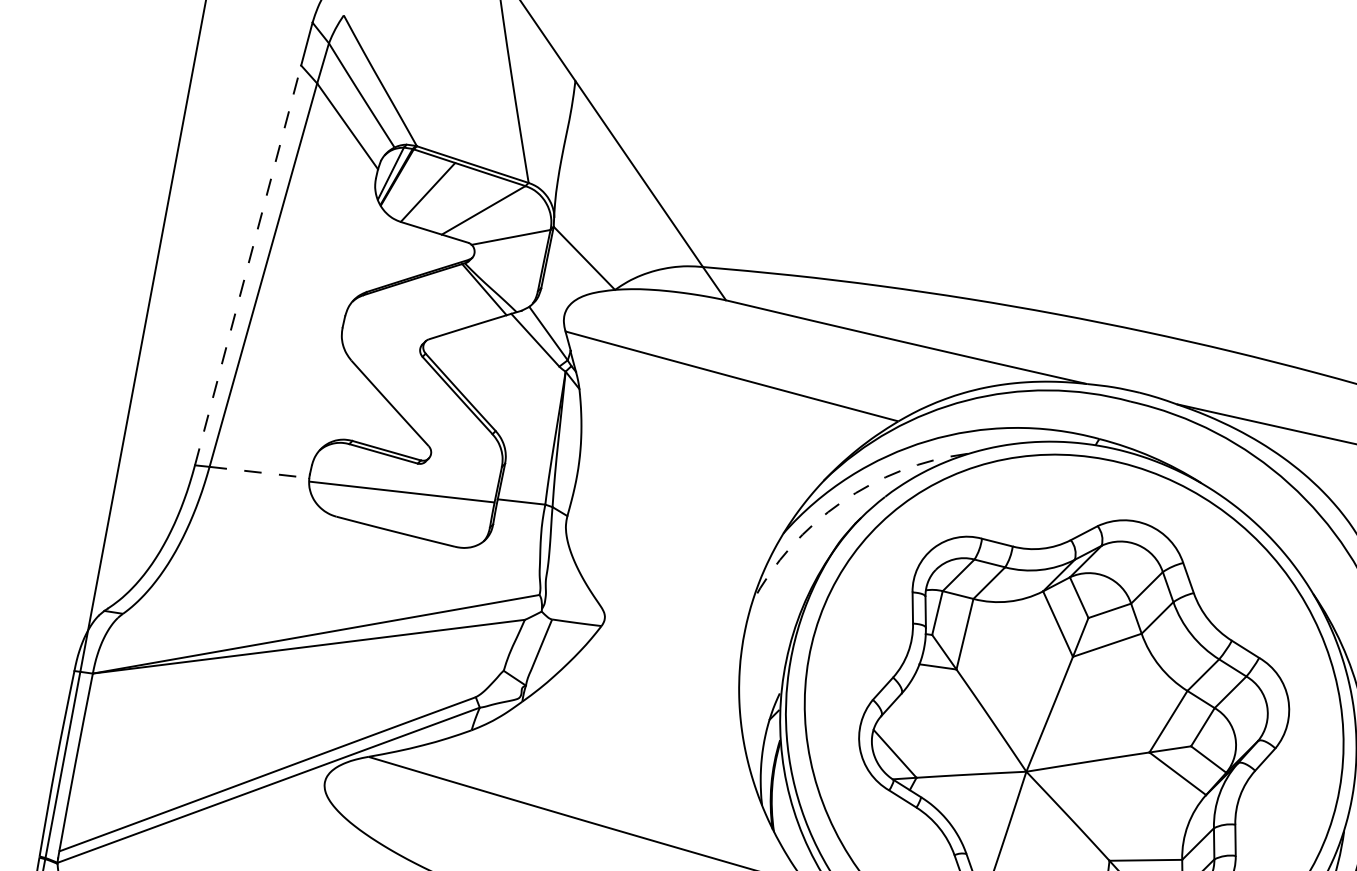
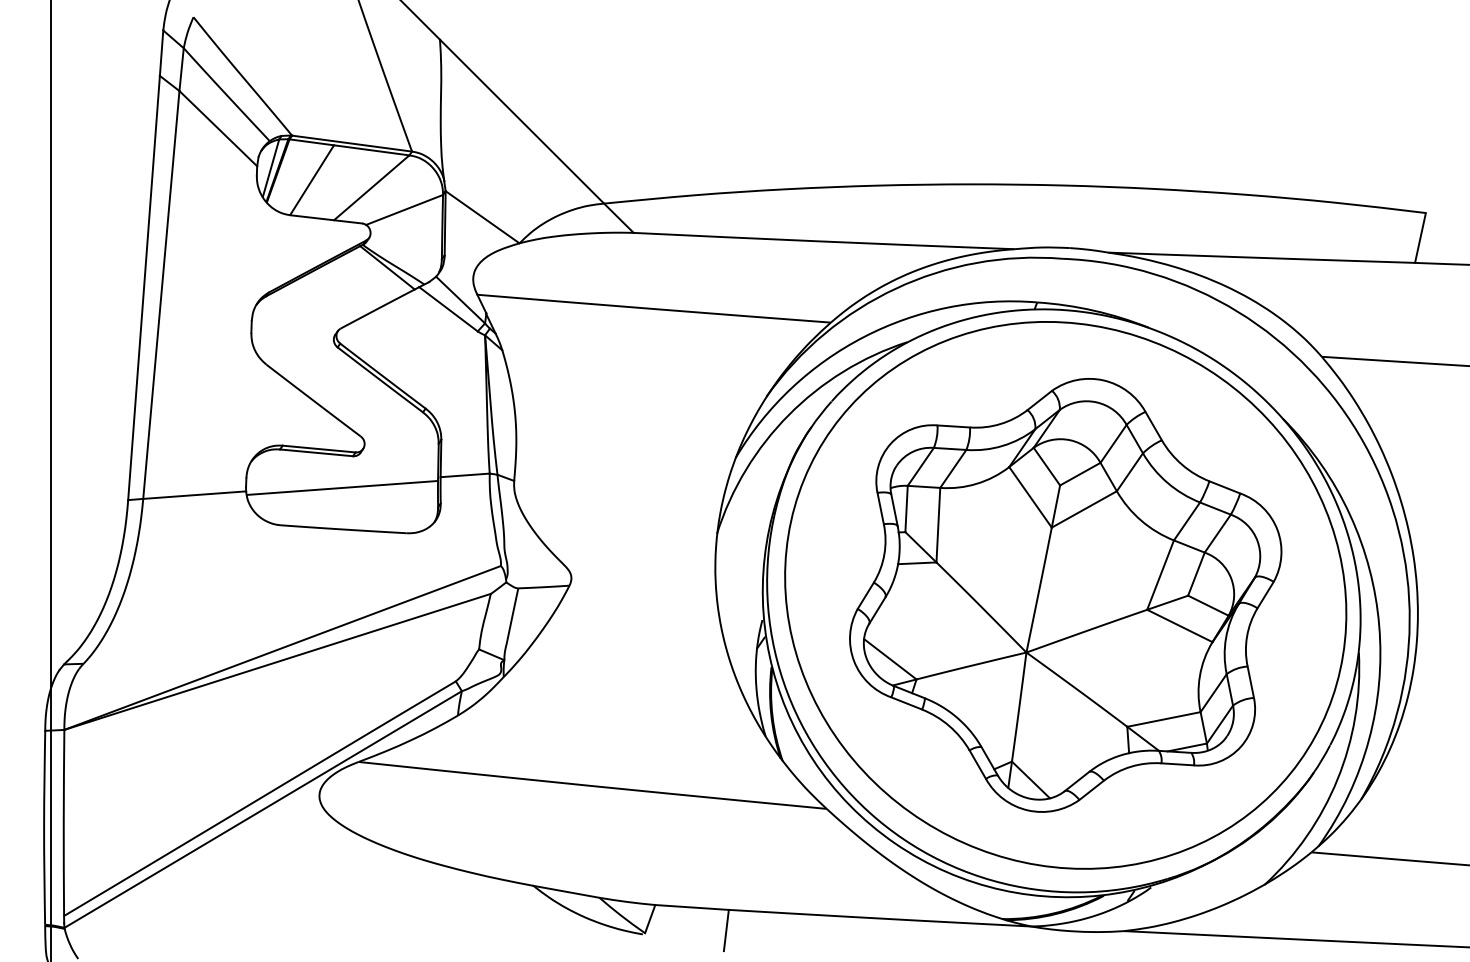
line: (248, 265) -> (144, 288), dashed -> solid
line: (259, 472) -> (194, 495), dashed -> solid
arc: (841, 502) -> (788, 415), dashed -> solid

